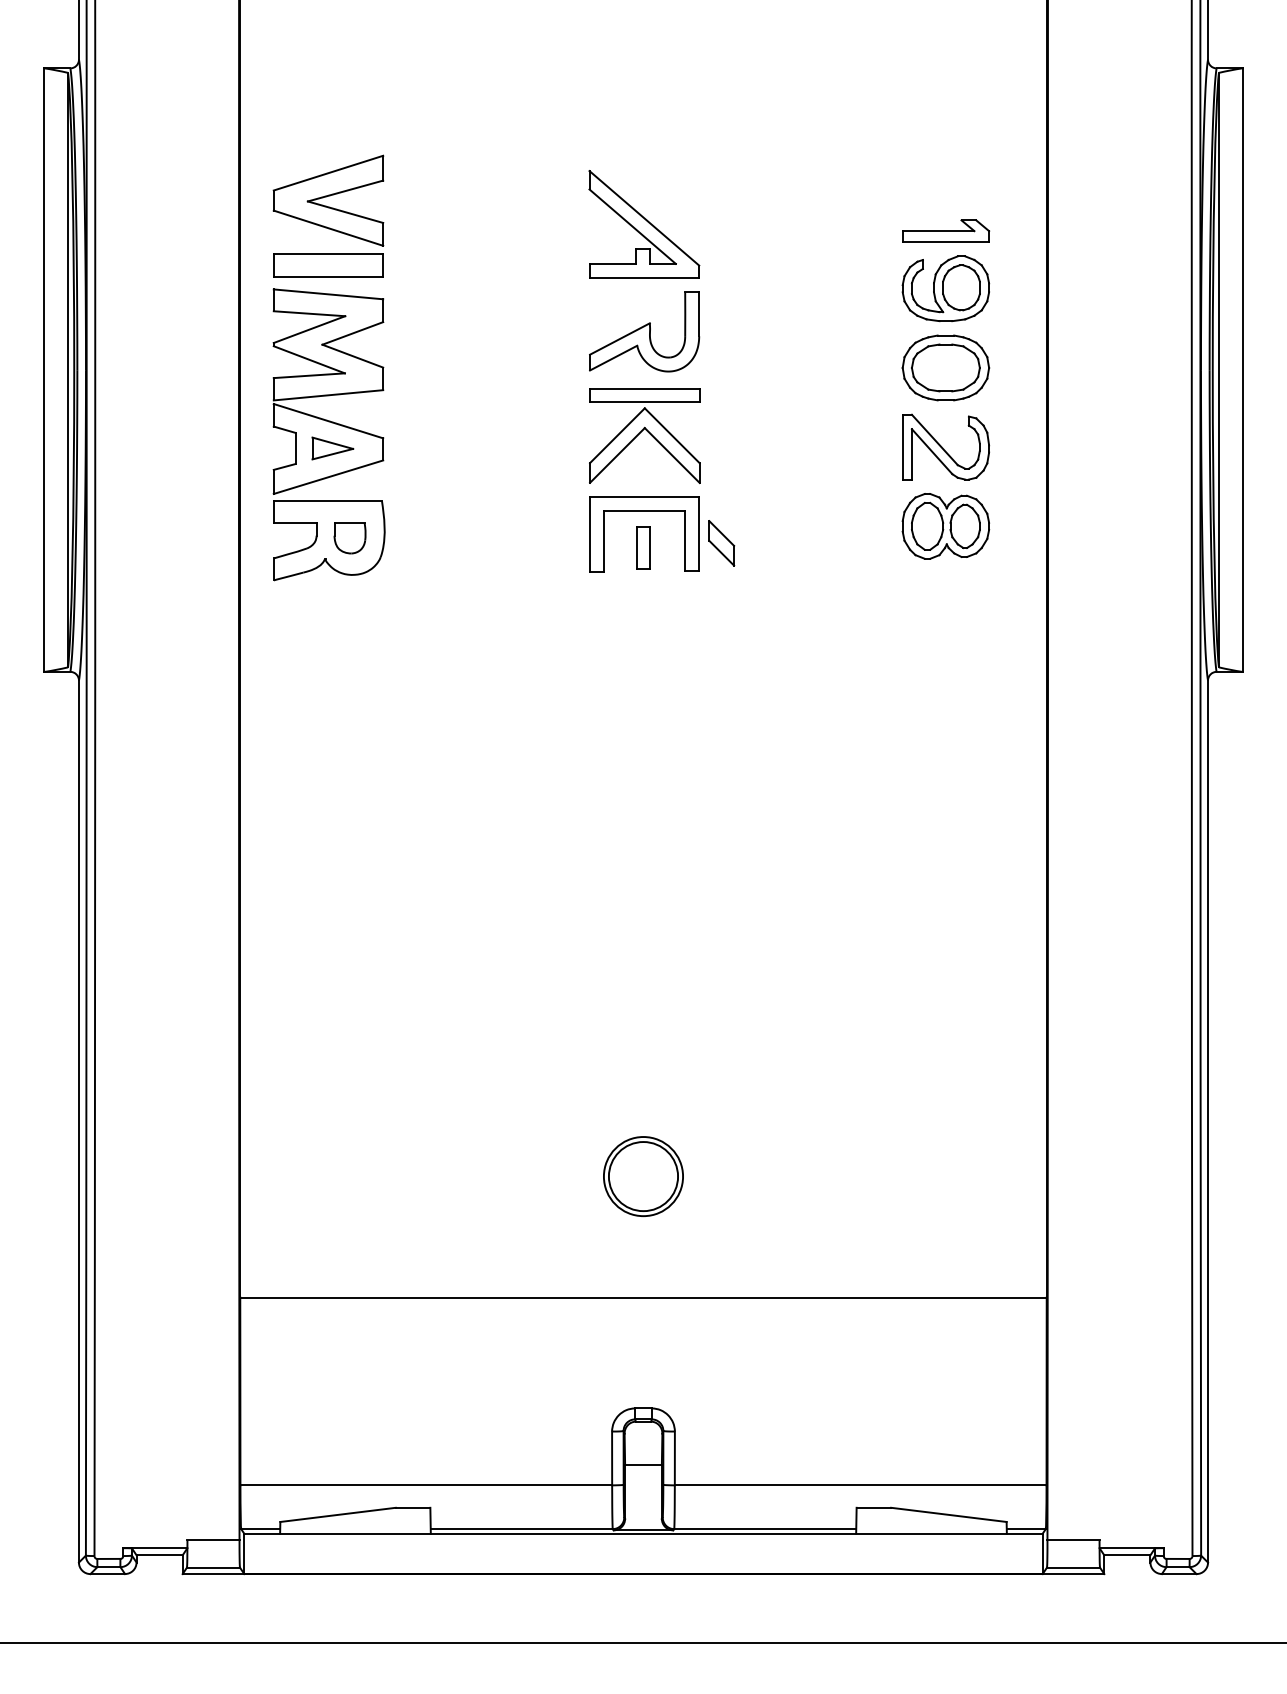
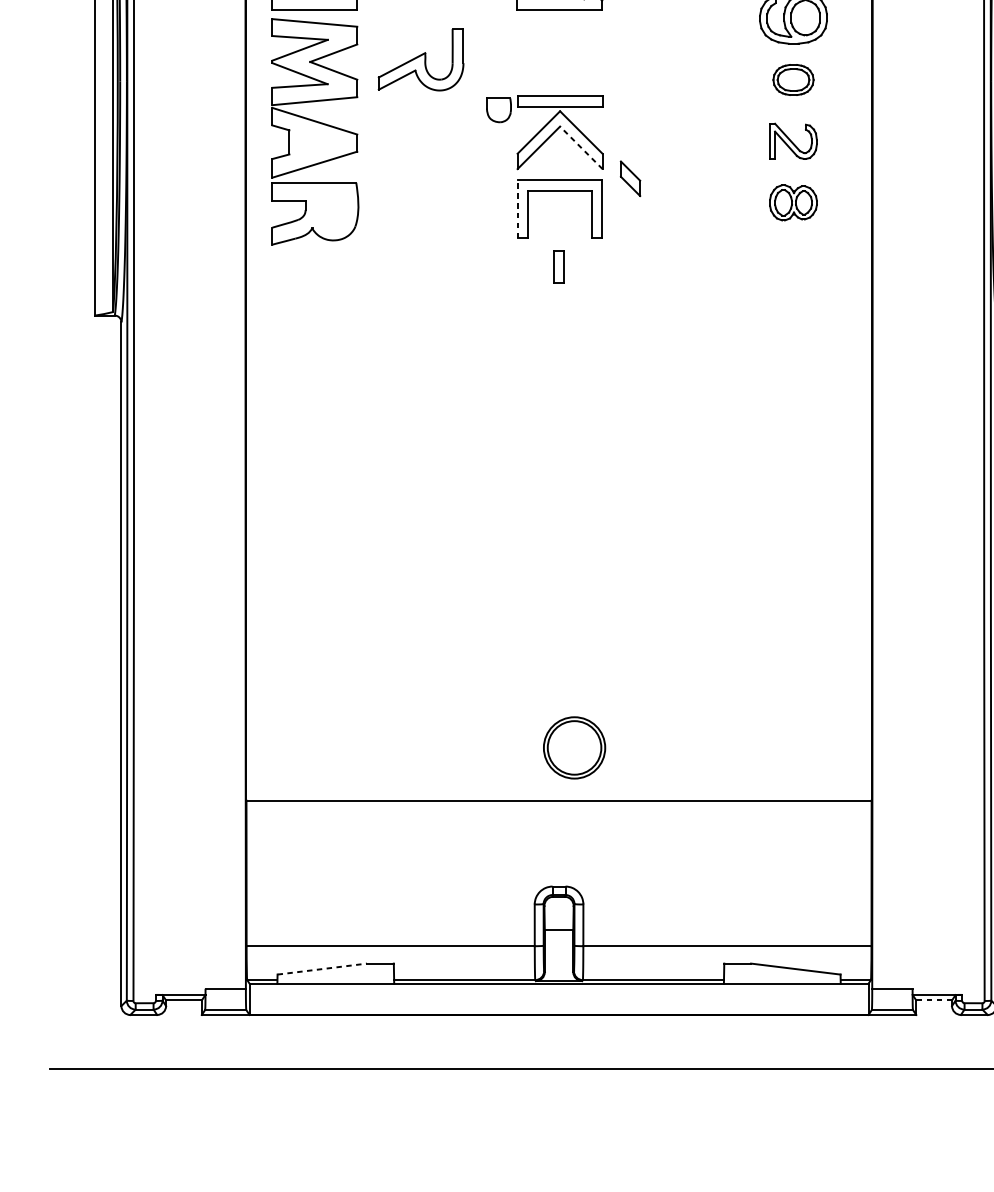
part: (644, 331) -> (421, 59), moved
part: (945, 367) -> (793, 79), size x0.6
part: (945, 446) -> (793, 140), size x0.7
part: (332, 448) -> (317, 142), removed
line: (672, 455) -> (581, 147), solid -> dashed
part: (945, 526) -> (793, 202), size x0.7
line: (590, 534) -> (517, 209), solid -> dashed
part: (349, 538) -> (498, 110), moved
part: (721, 543) -> (630, 178), moved
part: (643, 547) -> (559, 266), moved
part: (643, 1176) -> (574, 747), moved
line: (338, 1514) -> (322, 968), solid -> dashed
line: (1126, 1555) -> (933, 1000), solid -> dashed

